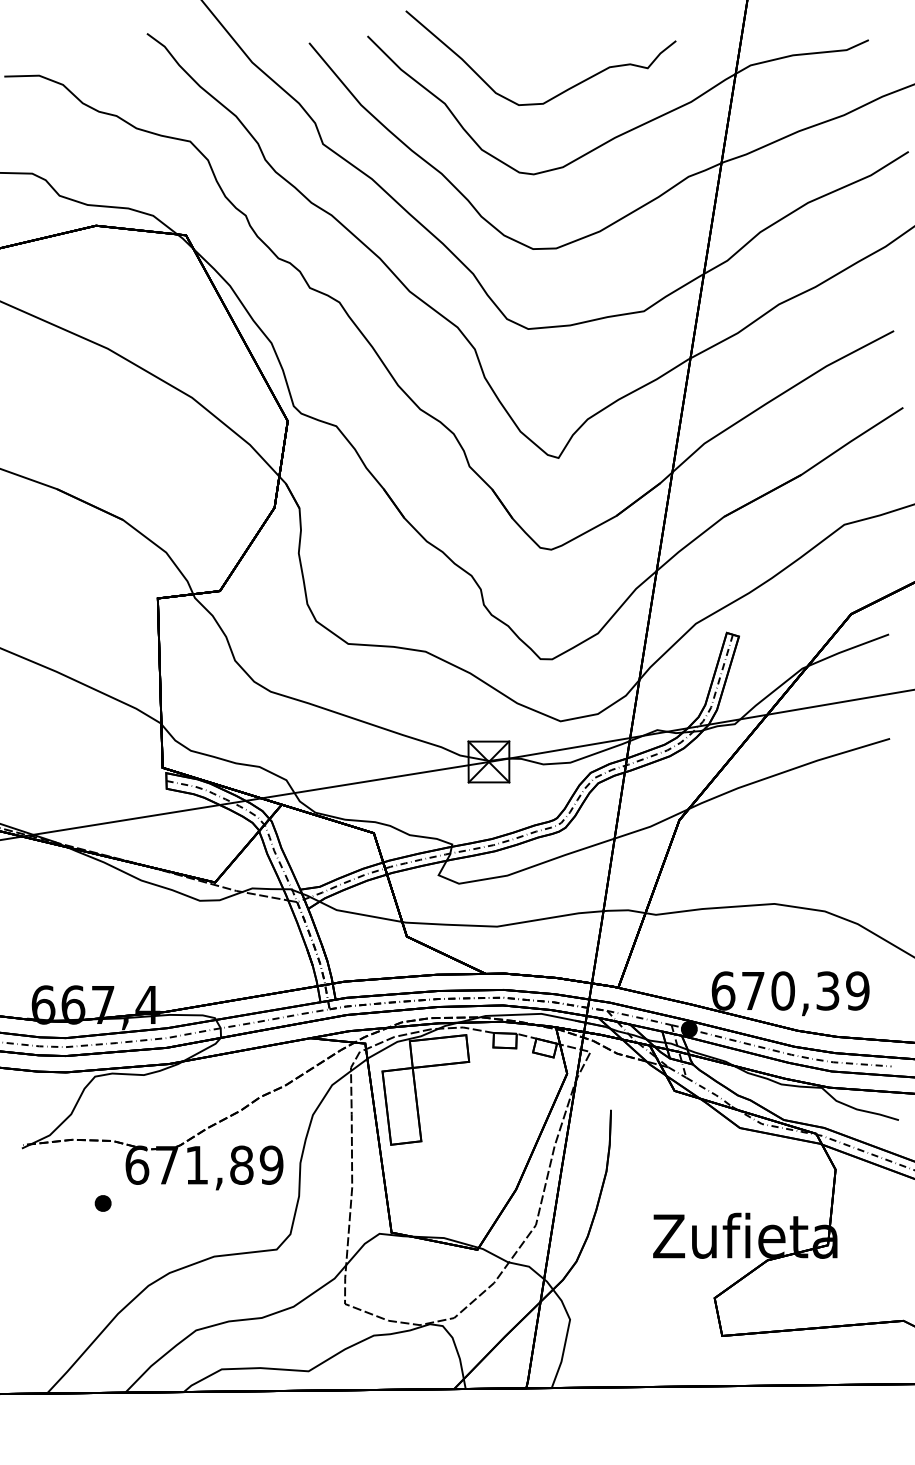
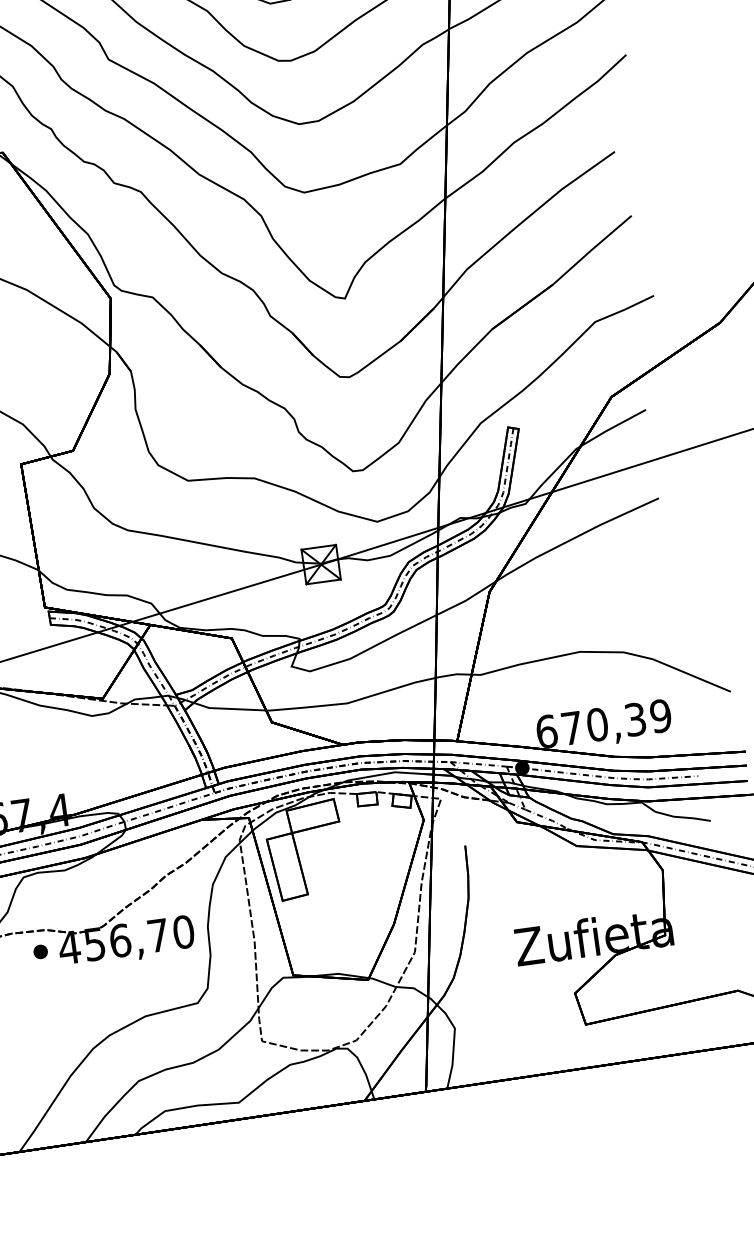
text: (203, 1164) -> (125, 939), 671,89 -> 456,70
part: (102, 1203) -> (40, 951), moved

